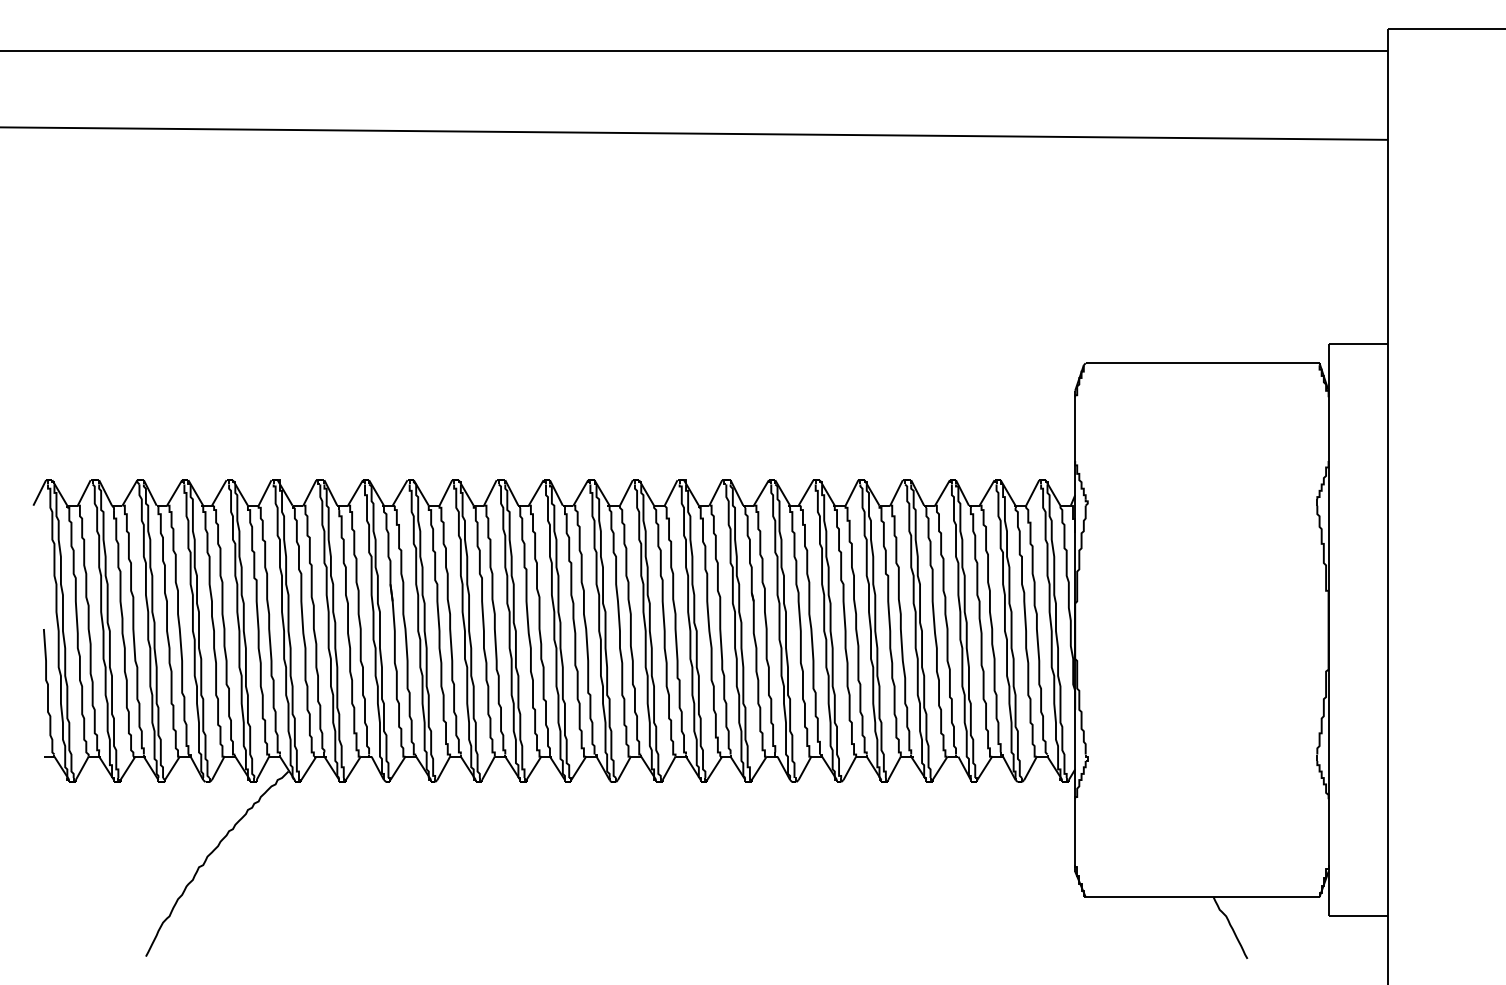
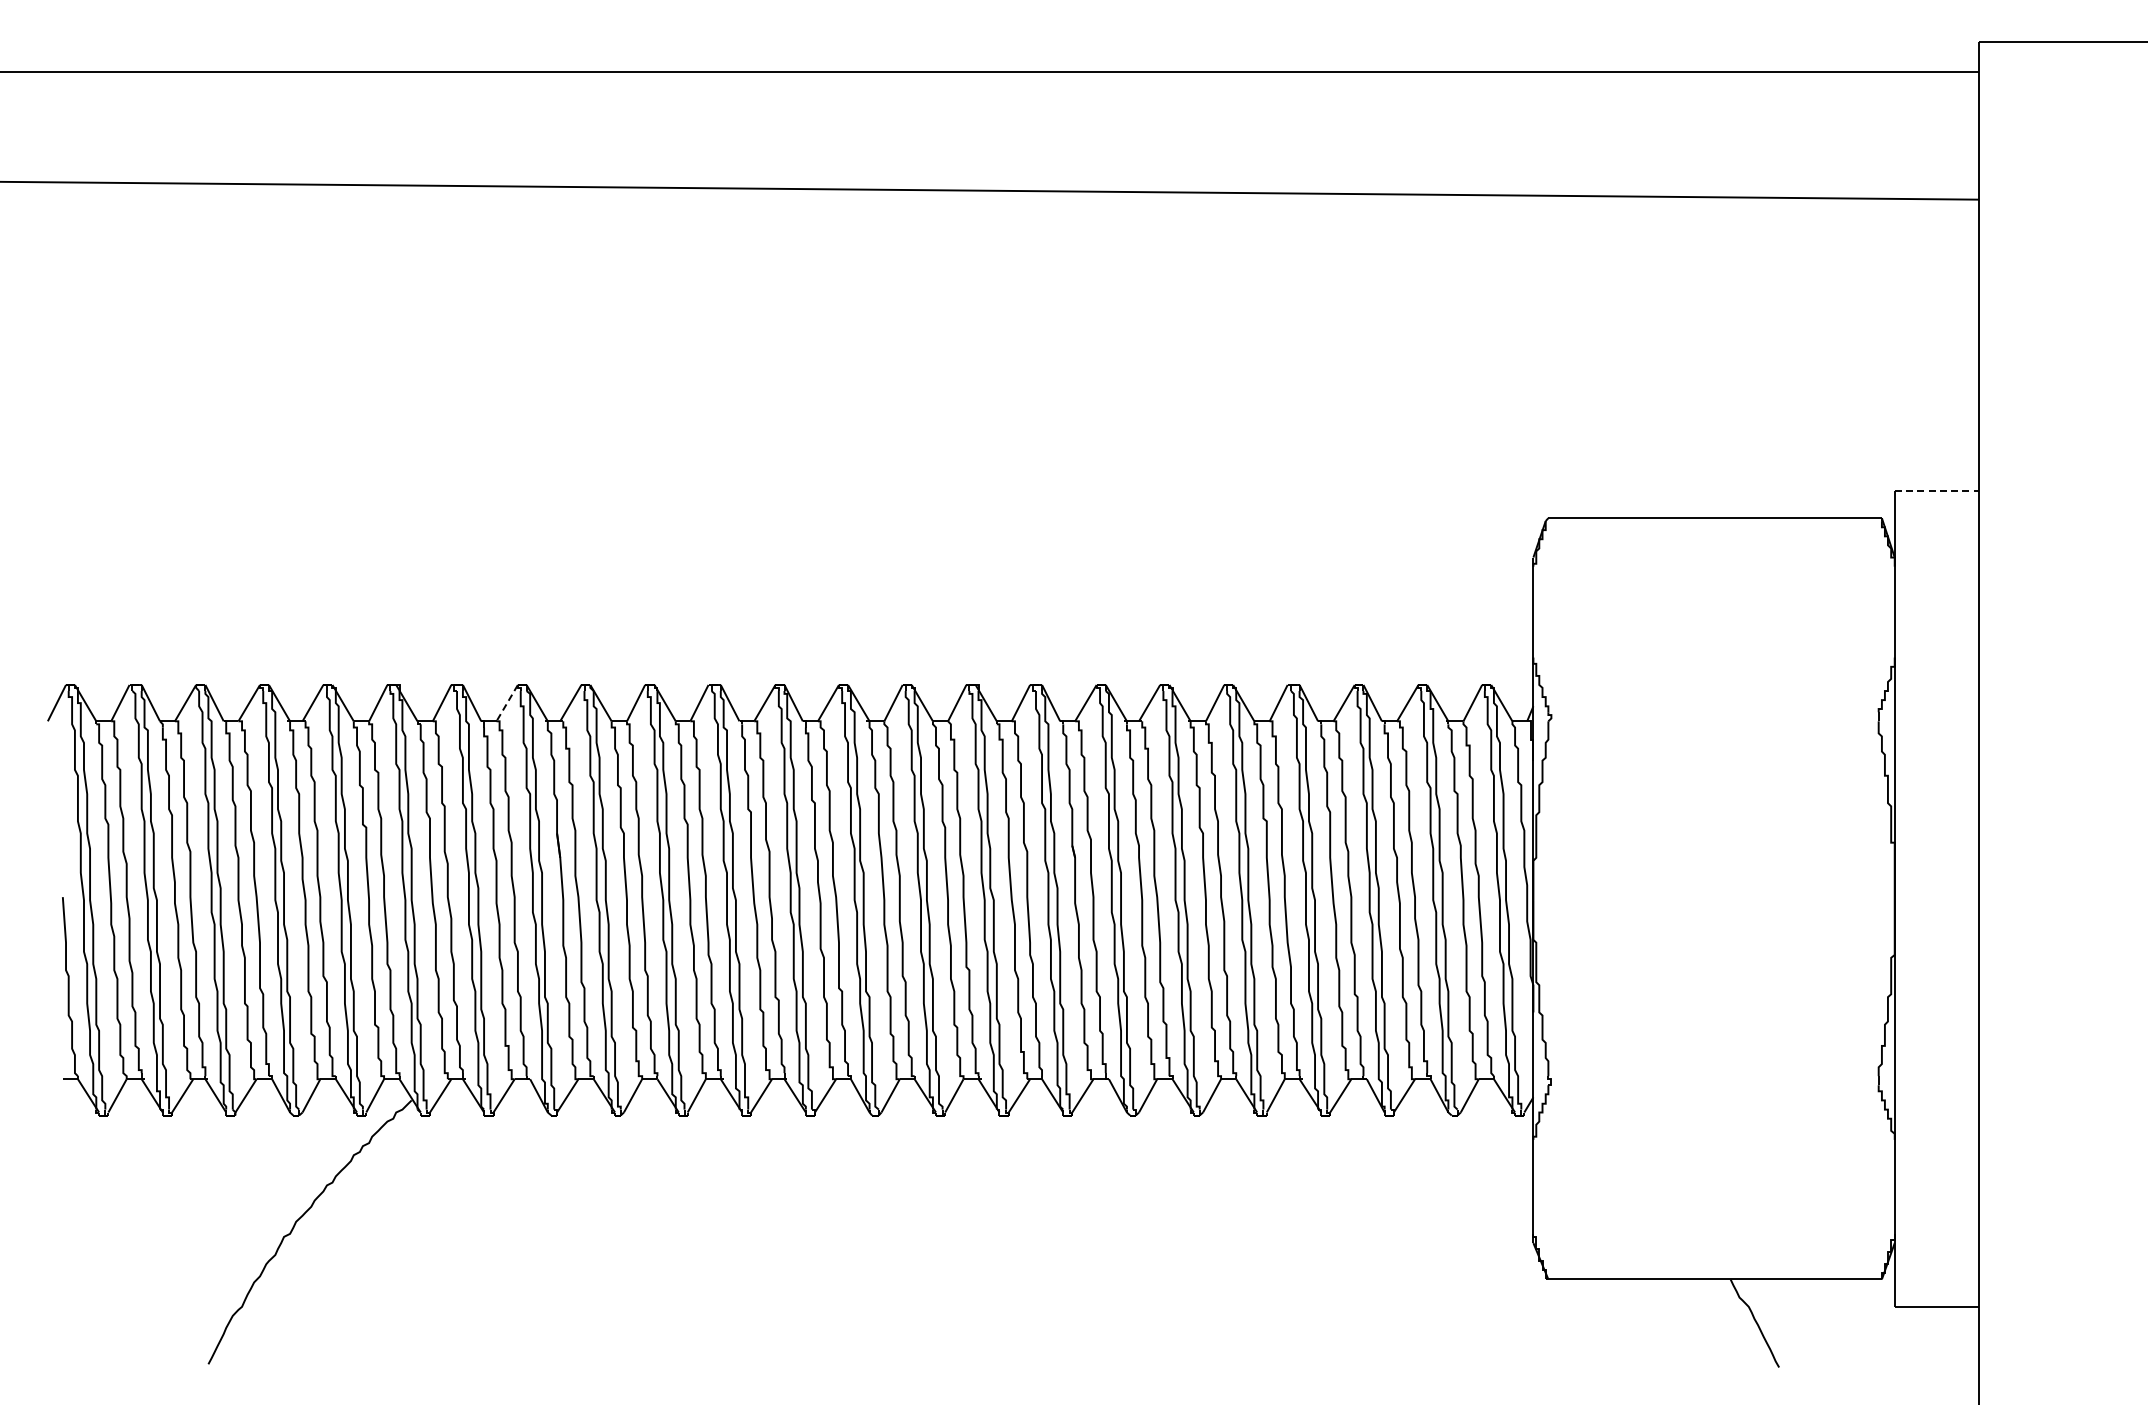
line: (1358, 343) -> (1937, 490), solid -> dashed
line: (355, 493) -> (506, 703), solid -> dashed

